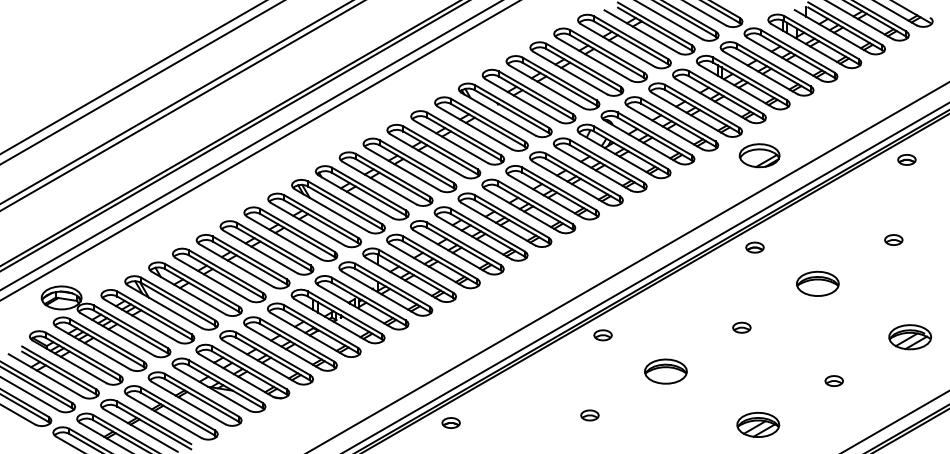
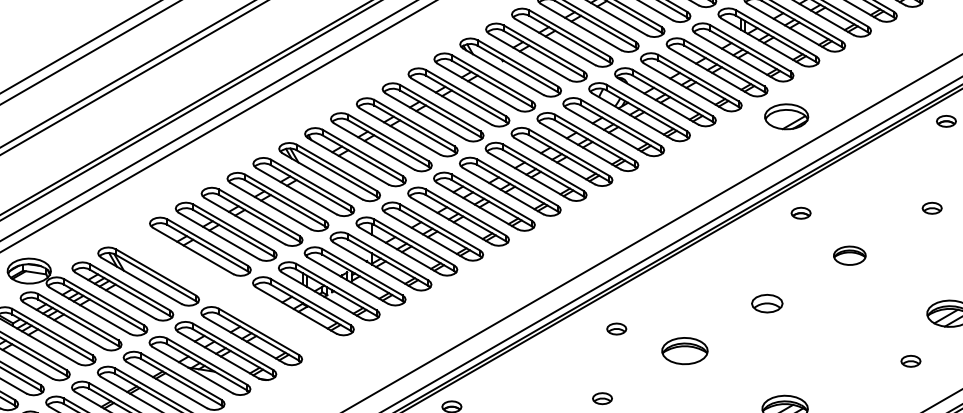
part: (754, 247) -> (800, 213), moved
part: (817, 283) -> (849, 255), size x0.7
part: (242, 316) -> (225, 291), removed
part: (741, 327) -> (766, 303), size x1.6
part: (602, 335) -> (616, 329), moved
part: (833, 381) -> (910, 361), moved

